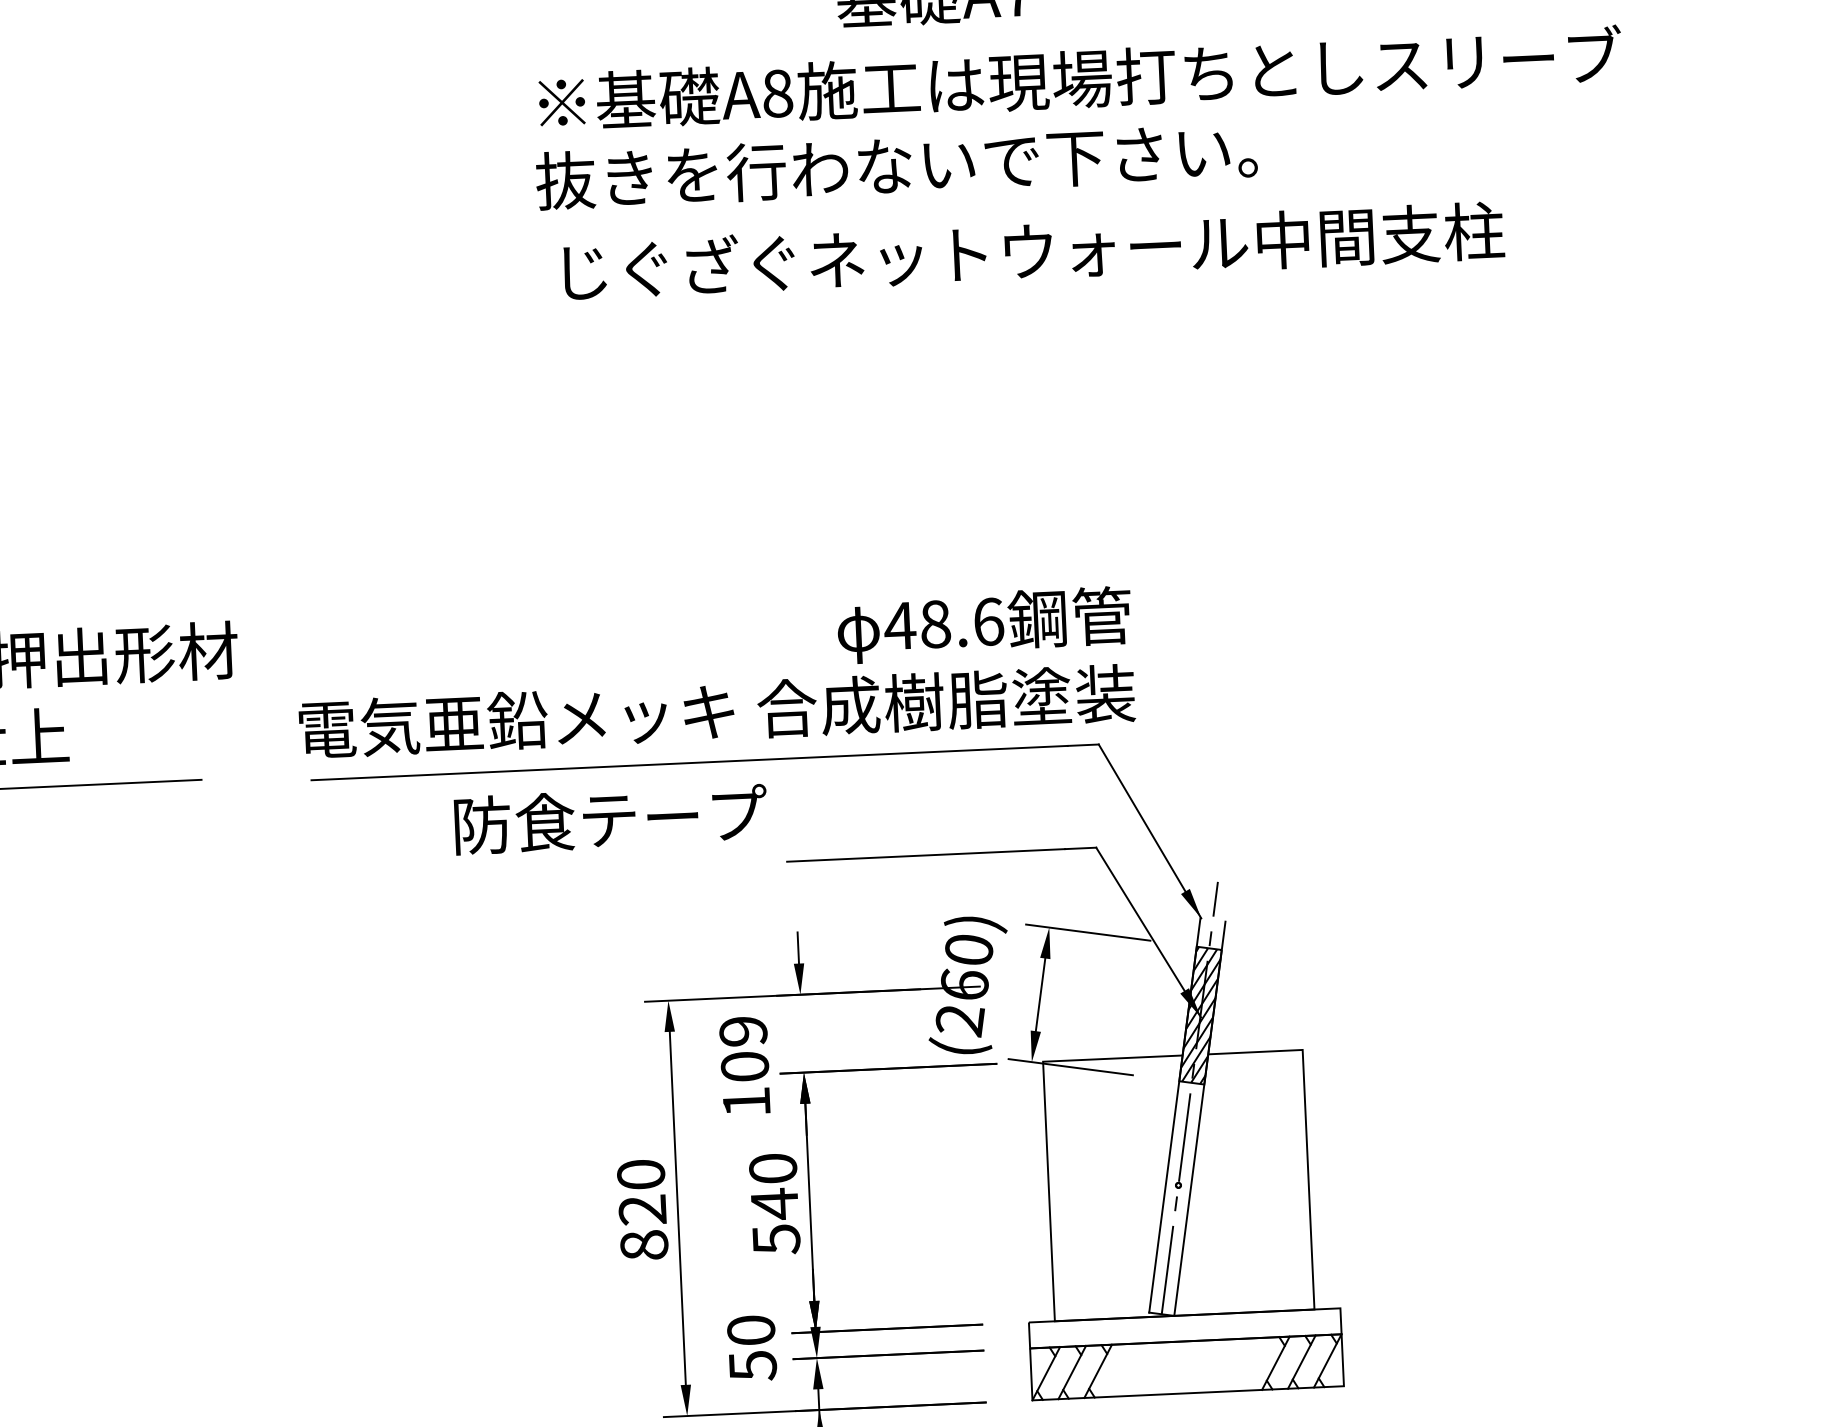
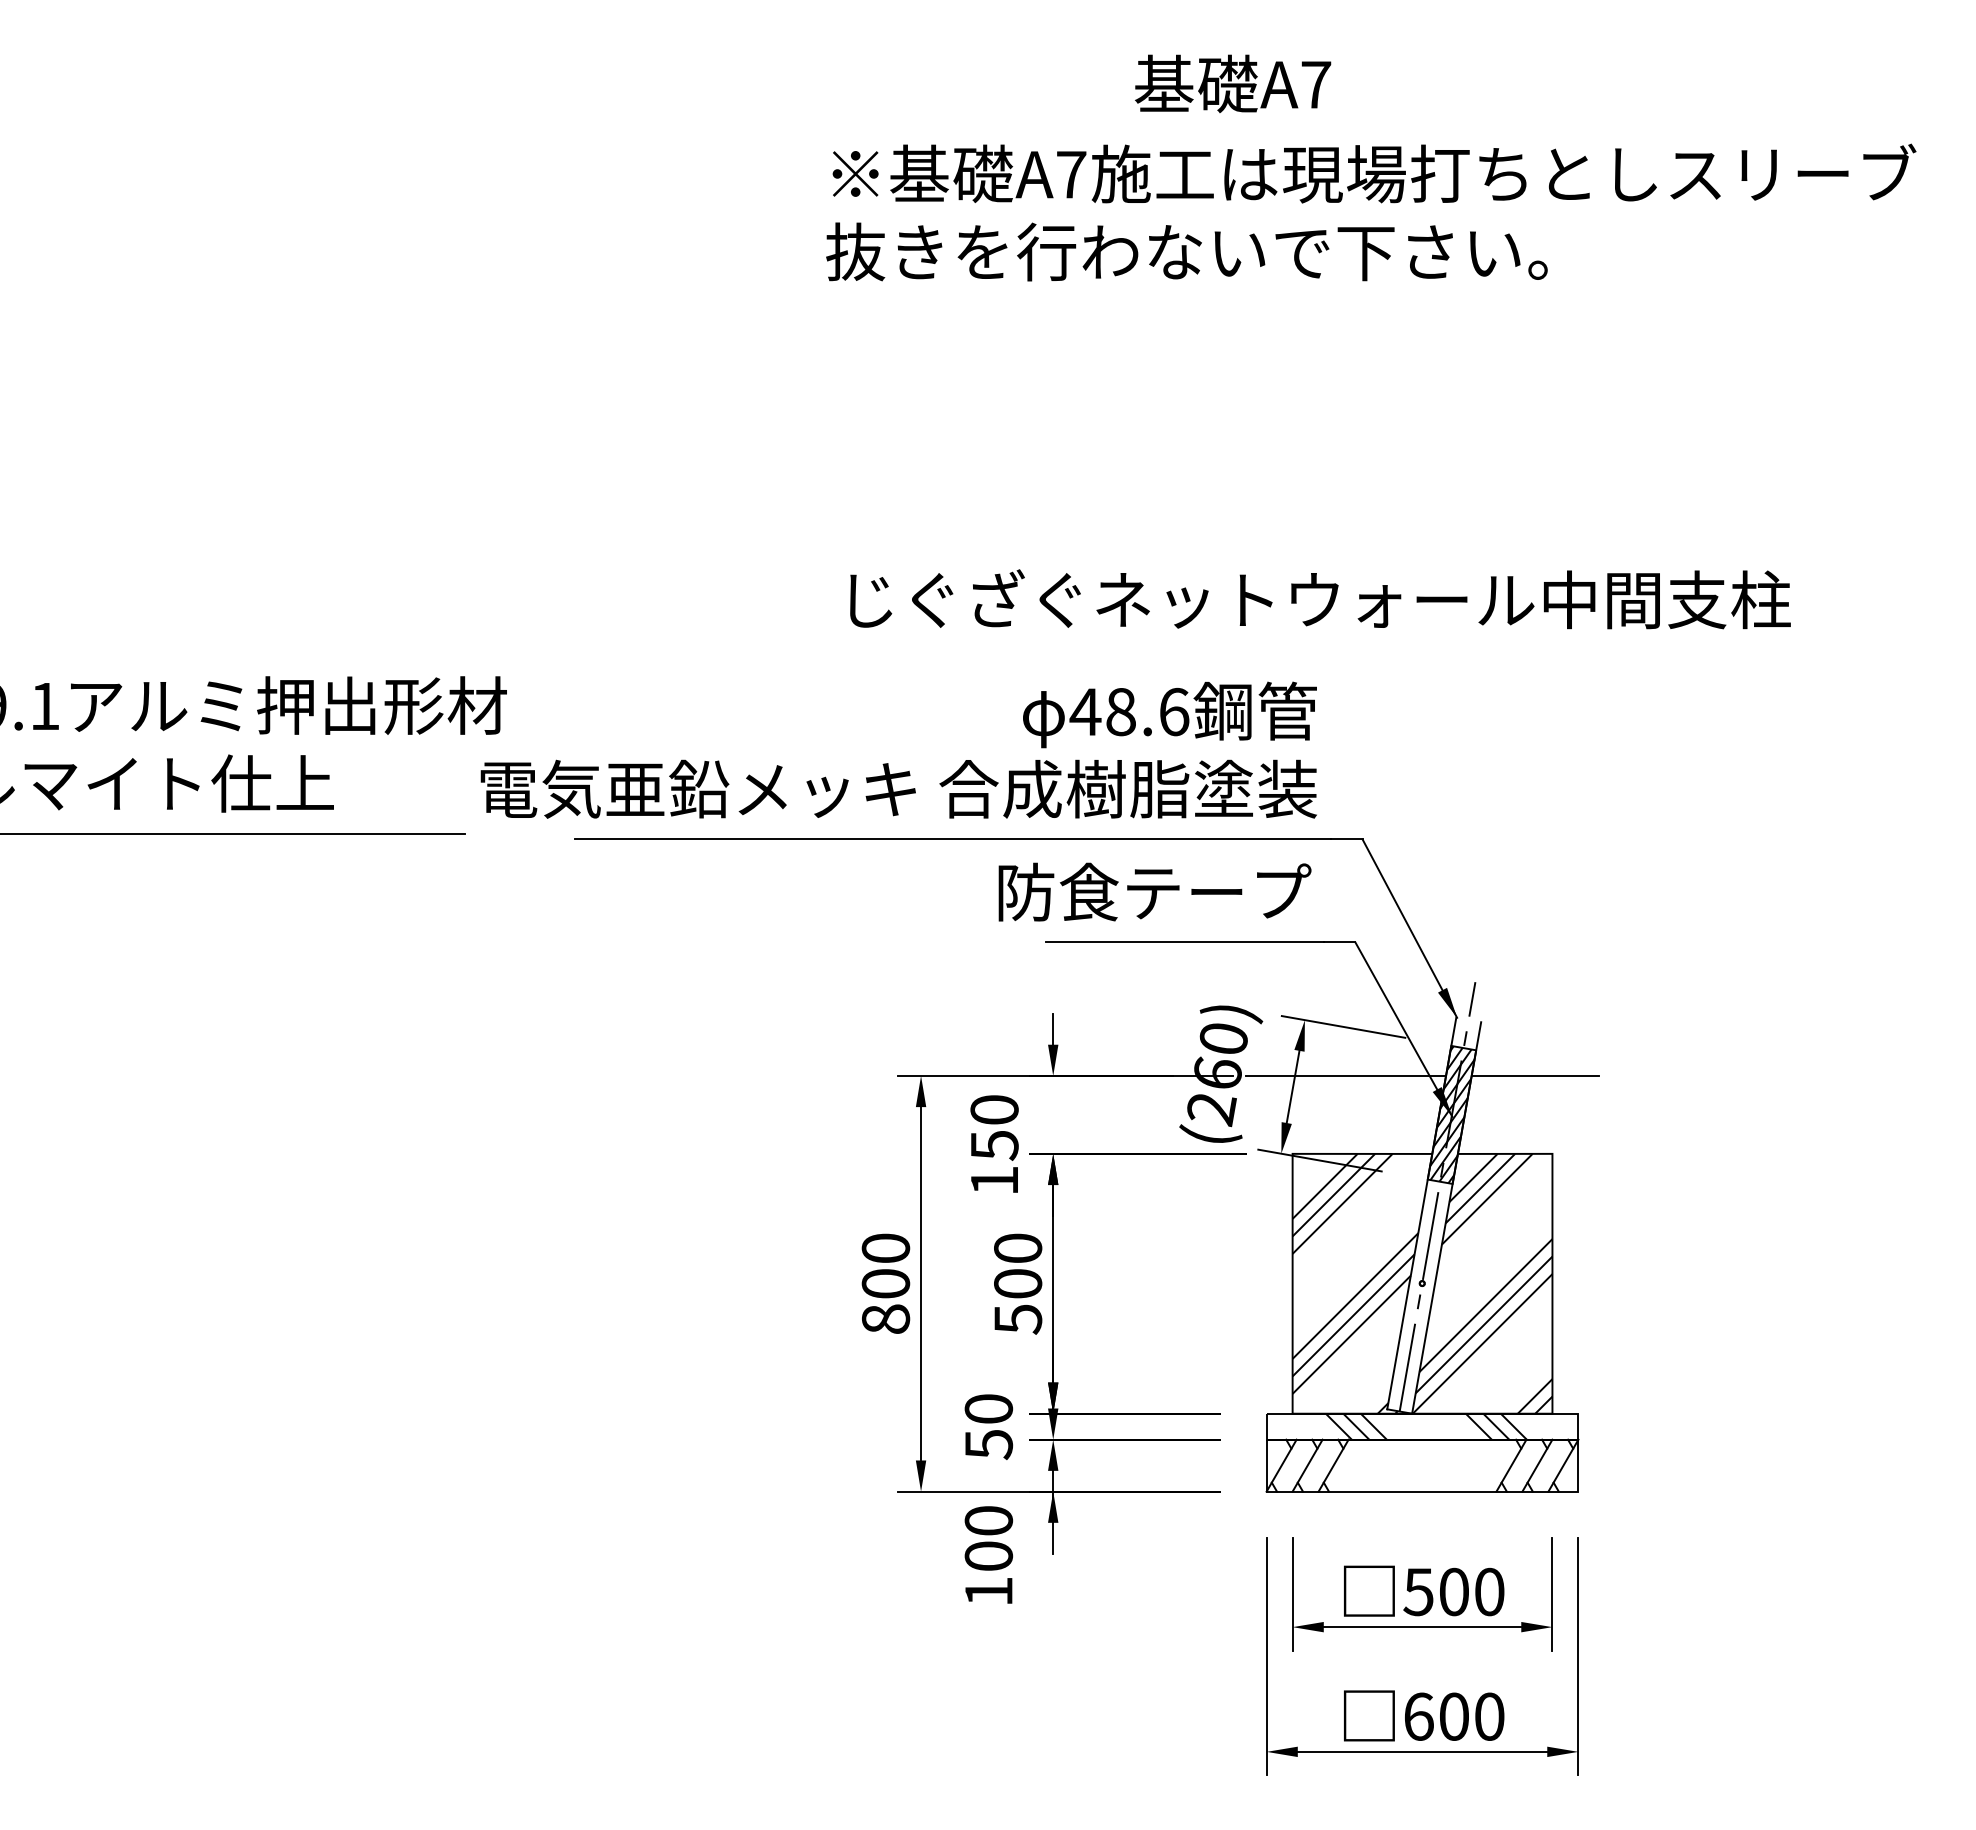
text: (777, 93) -> (1071, 174), A8 -> A7
text: (1034, 250) -> (1320, 599), moved
text: (714, 671) -> (898, 749), moved
text: (610, 818) -> (1154, 891), moved
line: (1282, 972) -> (1535, 1075), added
line: (1092, 981) -> (1345, 1075), added
text: (744, 1049) -> (994, 1128), 109 -> 150
hatch: (1178, 1185) -> (1422, 1283), added
text: (775, 1204) -> (1018, 1284), 540 -> 500
text: (642, 1209) -> (885, 1283), 820 -> 800
hatch: (1188, 1328) -> (1425, 1426), added

